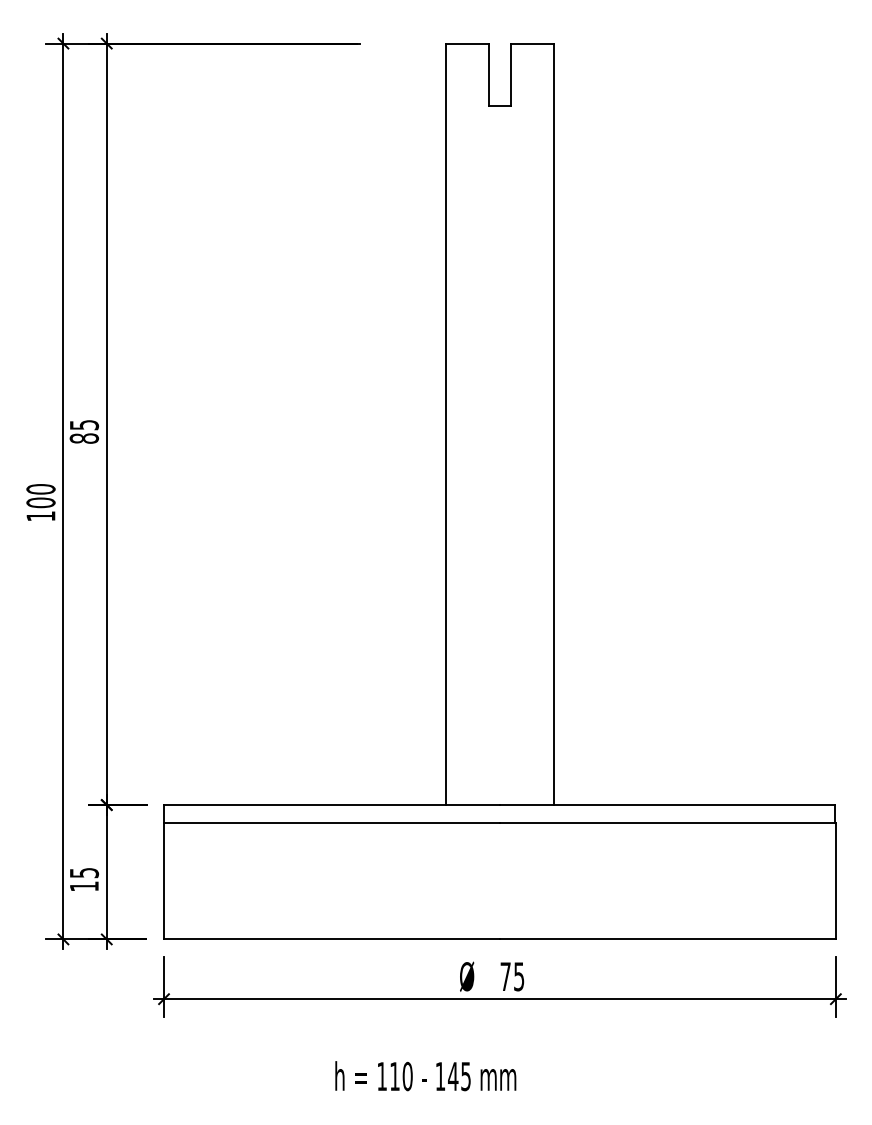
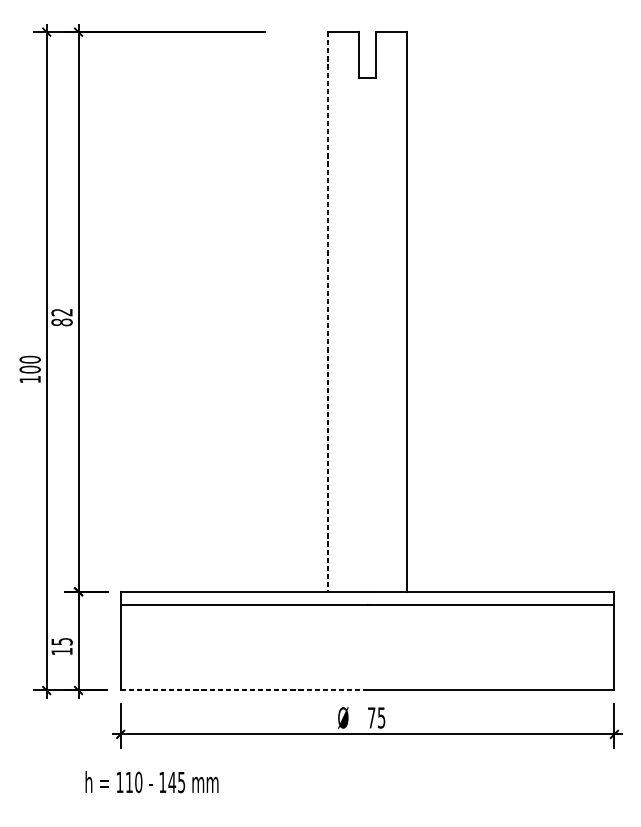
line: (446, 424) -> (328, 312), solid -> dashed
text: (84, 425) -> (62, 312), 85 -> 82
line: (331, 939) -> (243, 690), solid -> dashed
text: (425, 1076) -> (151, 782), moved

